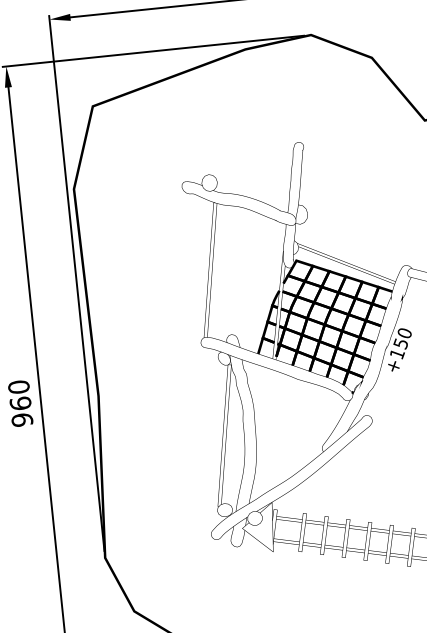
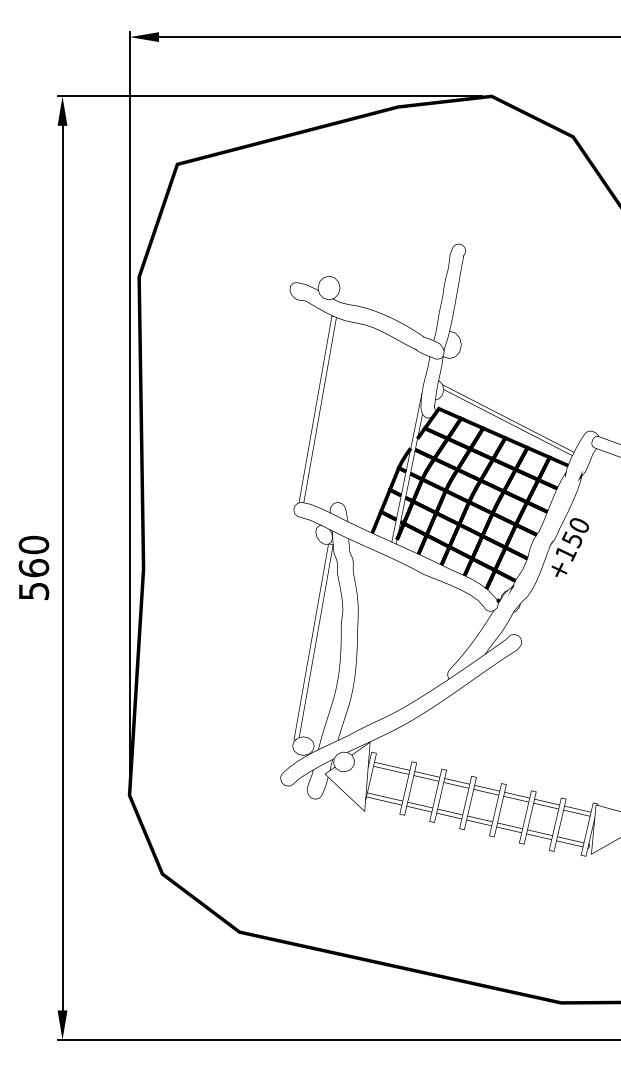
text: (22, 420) -> (33, 591), 960 -> 560

